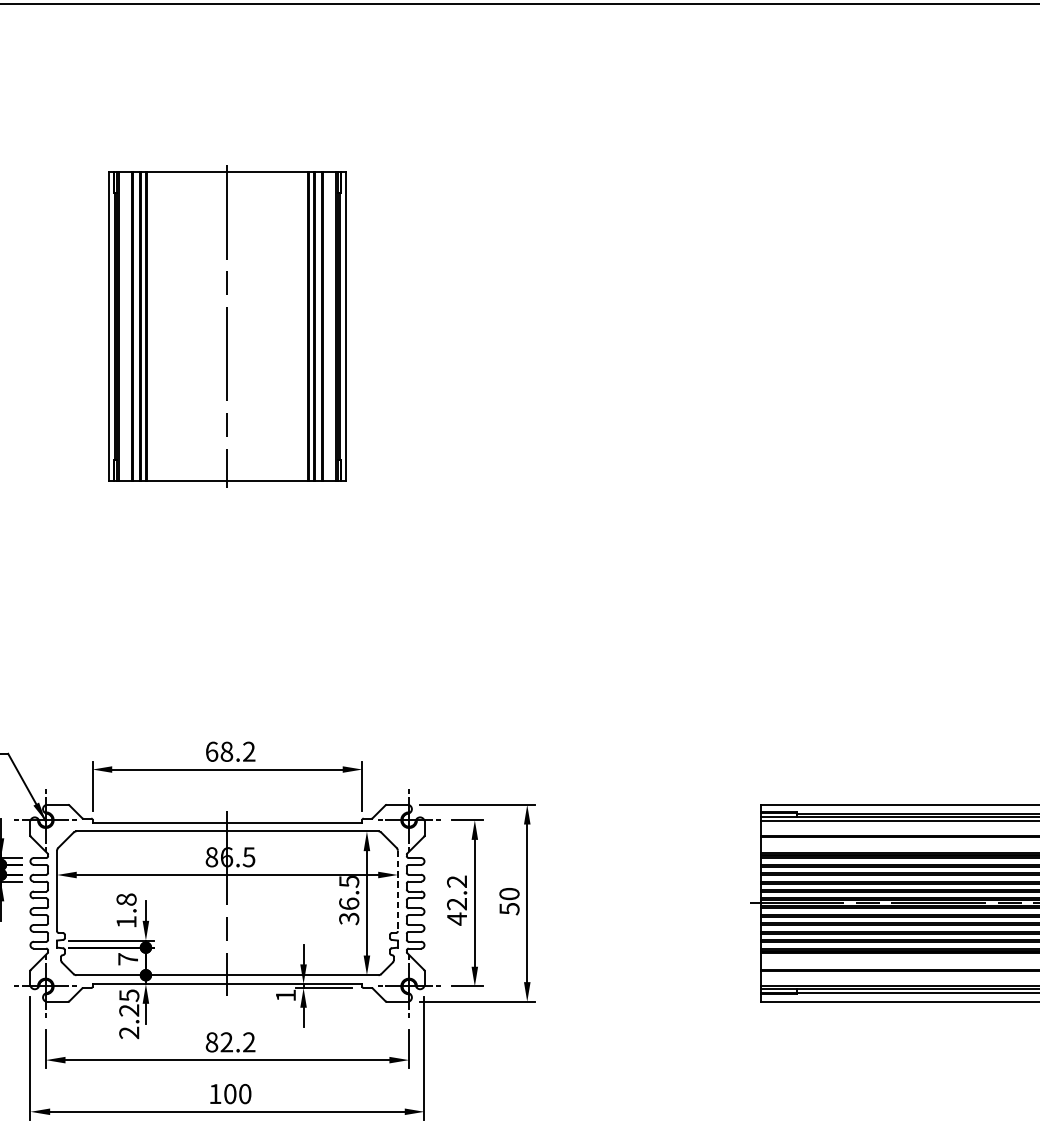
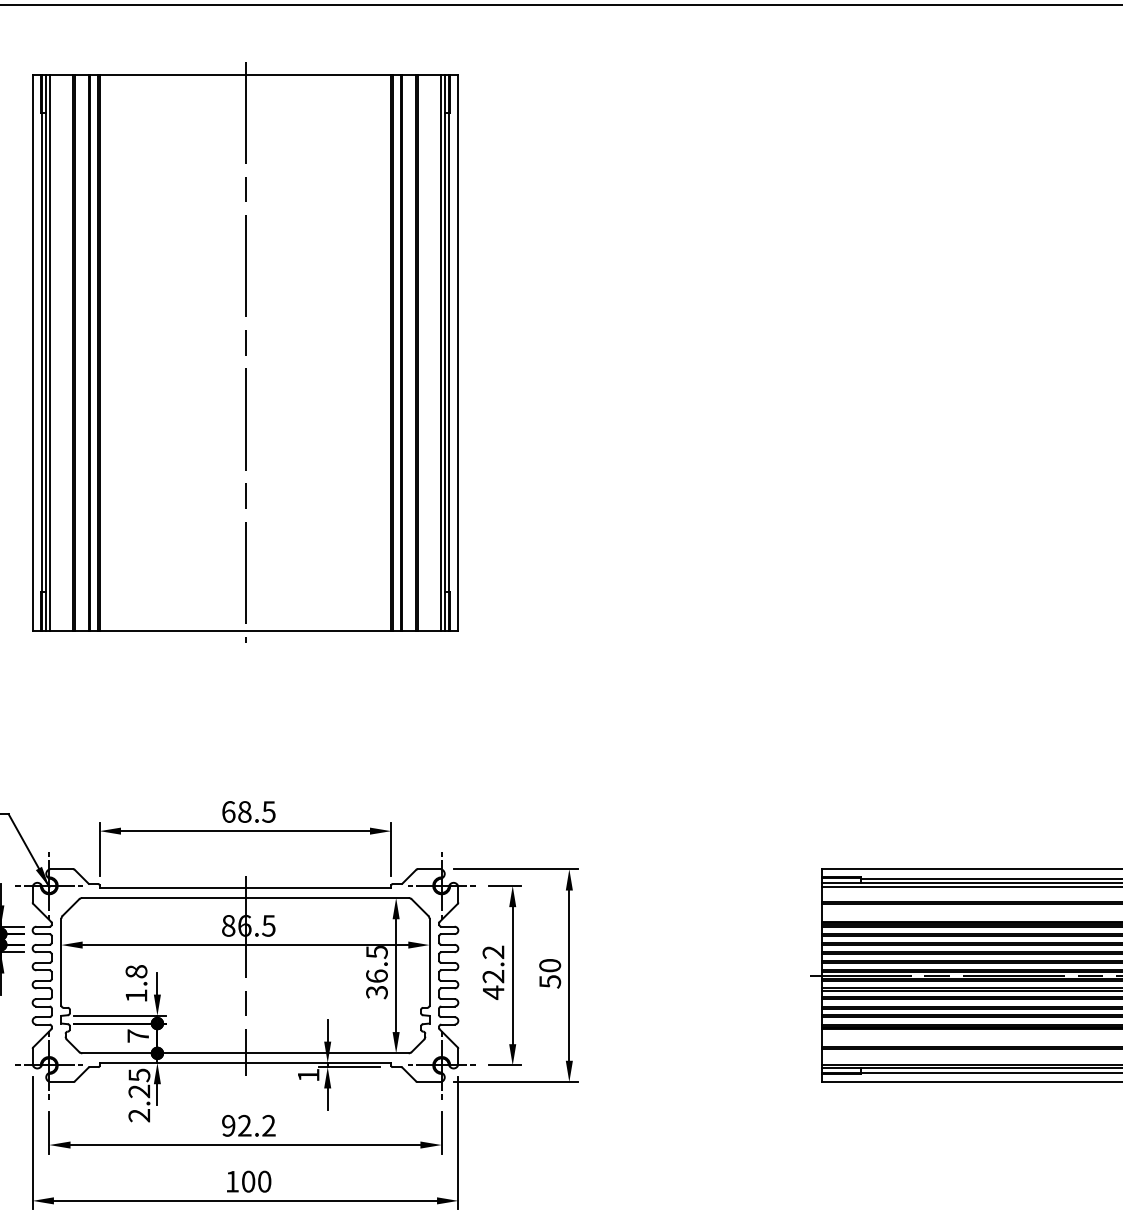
part: (227, 326) -> (245, 352), size x1.67
text: (248, 751) -> (268, 811), 68.2 -> 68.5
line: (397, 891) -> (429, 962), dashed -> solid
text: (211, 1042) -> (228, 1125), 82.2 -> 92.2

